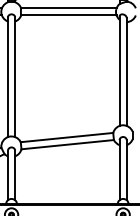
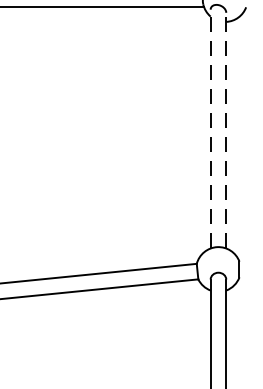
line: (119, 71) -> (210, 129), solid -> dashed
line: (126, 71) -> (225, 129), solid -> dashed

